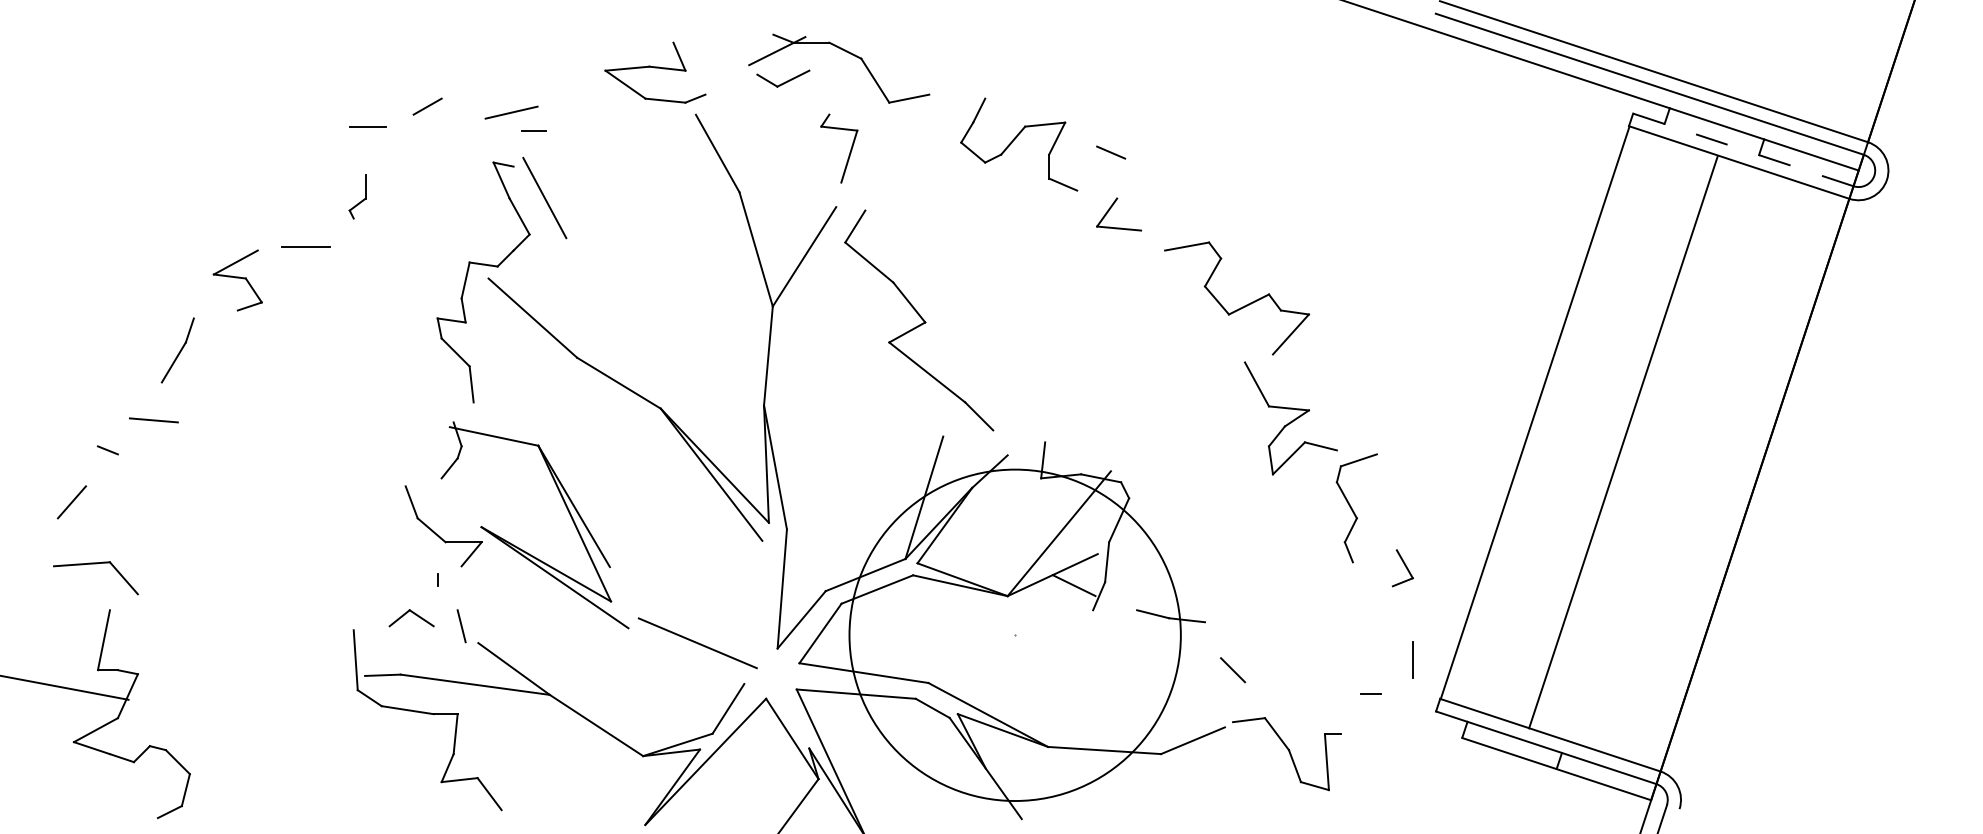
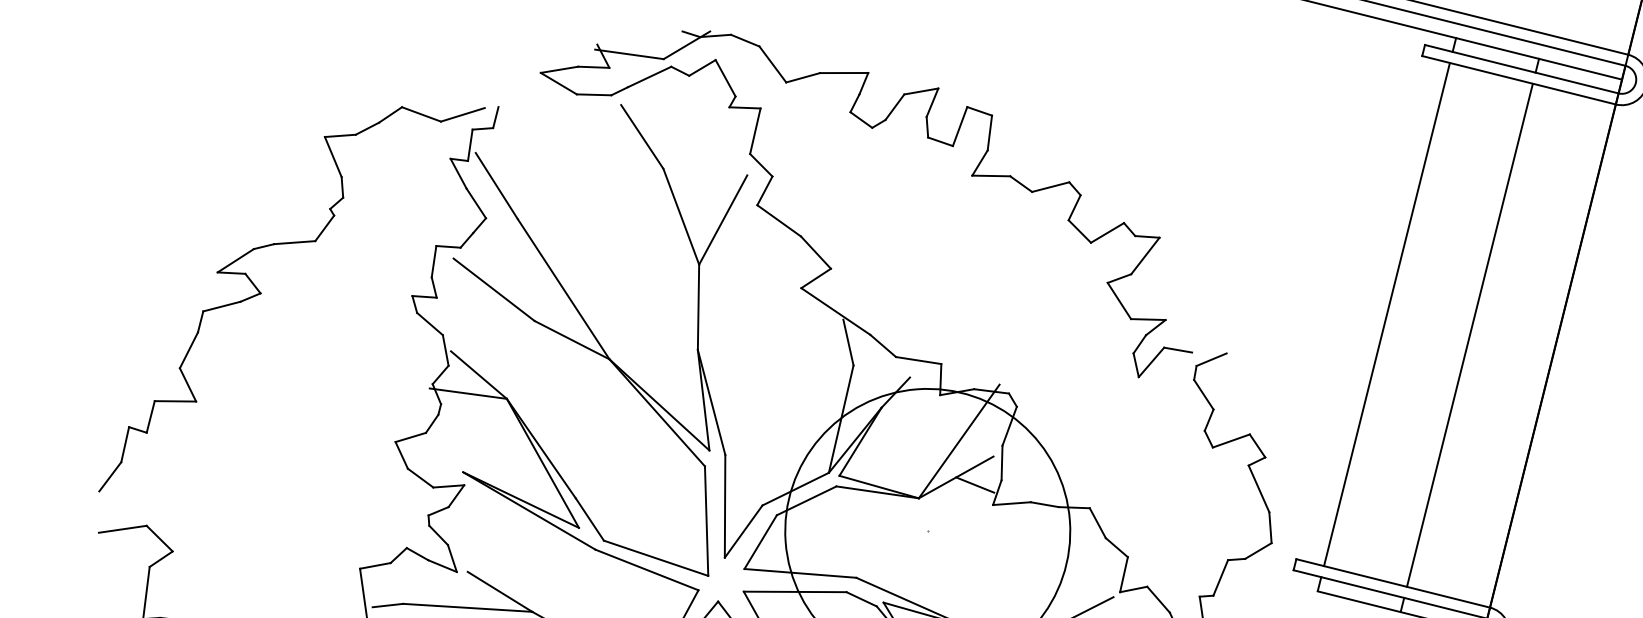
line: (709, 56) -> (629, 54), added
line: (731, 84) -> (649, 76), added
line: (819, 92) -> (725, 78), added
line: (957, 96) -> (844, 72), added
line: (463, 108) -> (421, 114), added
line: (549, 118) -> (495, 117), added
line: (399, 120) -> (367, 128), added
line: (517, 148) -> (470, 145), added
line: (1743, 149) -> (1521, 68), dashed -> solid
line: (357, 150) -> (333, 156), added
line: (1087, 168) -> (960, 126), added
line: (1121, 178) -> (990, 132), added
line: (853, 196) -> (761, 165), added
line: (341, 232) -> (324, 228), added
line: (1153, 240) -> (1021, 184), added
line: (269, 248) -> (263, 246), added
line: (215, 314) -> (221, 306), added
line: (613, 323) -> (563, 289), added
line: (1258, 358) -> (1119, 278), added
line: (169, 402) -> (187, 385), added
line: (939, 409) -> (848, 342), added
line: (463, 412) -> (440, 375), added
line: (1534, 413) -> (1386, 315), moved
line: (507, 415) -> (478, 374), added
line: (123, 436) -> (150, 417), added
line: (1019, 436) -> (918, 360), added
line: (1623, 442) -> (1469, 335), moved
line: (91, 466) -> (124, 444), added
line: (423, 482) -> (410, 437), added
line: (1374, 556) -> (1231, 441), added
line: (449, 570) -> (438, 511), added
line: (623, 592) -> (589, 519), added
line: (447, 598) -> (438, 535), added
line: (123, 602) -> (160, 559), added
line: (759, 604) -> (706, 521), added
line: (1115, 610) -> (1012, 503), added
line: (1402, 614) -> (1258, 489), added
line: (371, 628) -> (375, 566), added
line: (449, 634) -> (442, 566), added
line: (1213, 640) -> (1098, 523), added
line: (686, 656) -> (647, 570), added
line: (1396, 686) -> (1258, 551), added
line: (1239, 702) -> (1124, 574), added
line: (1350, 714) -> (1220, 578), added

